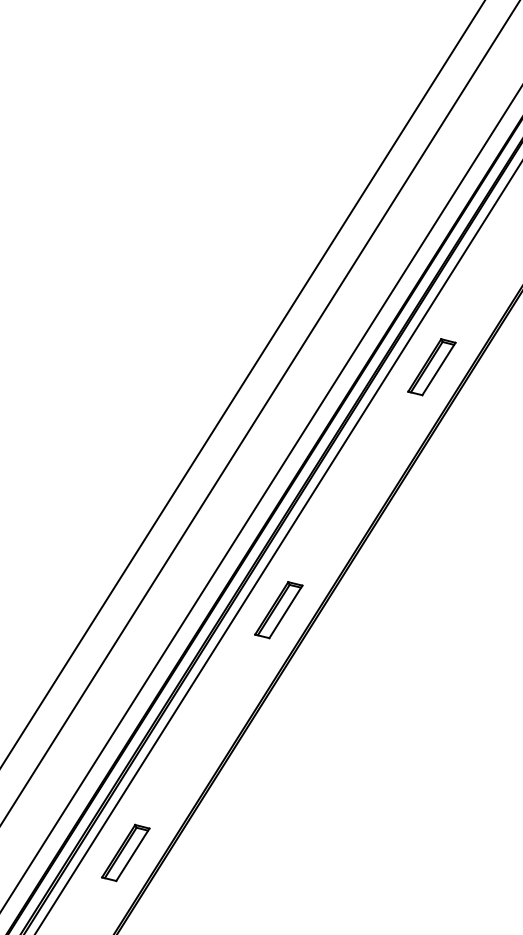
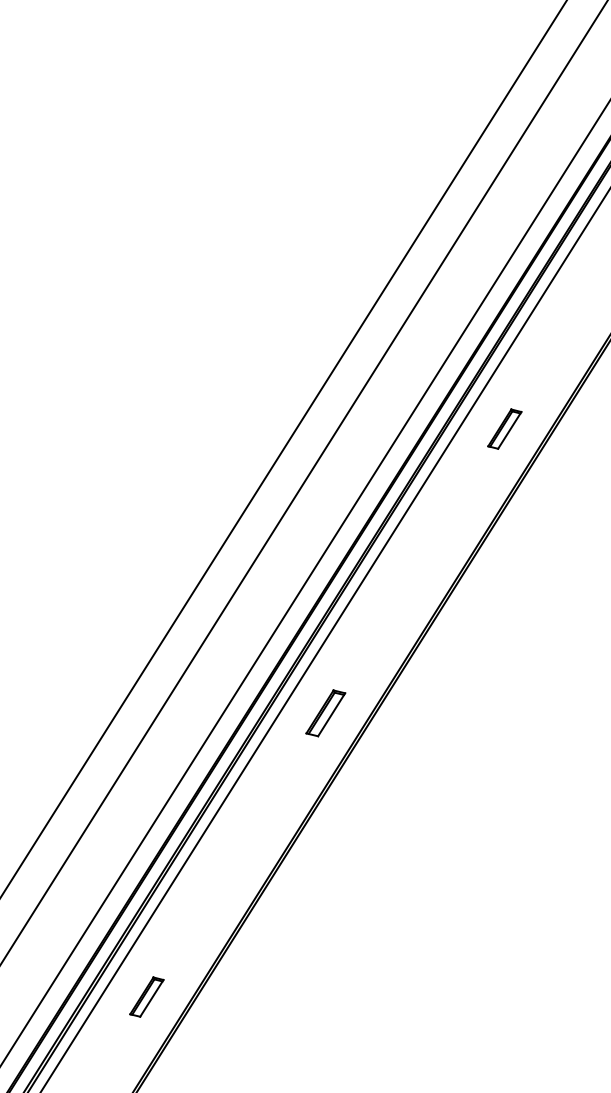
part: (431, 366) -> (504, 428), size x0.6
part: (278, 610) -> (325, 713), size x0.7
part: (125, 852) -> (146, 996), size x0.6

